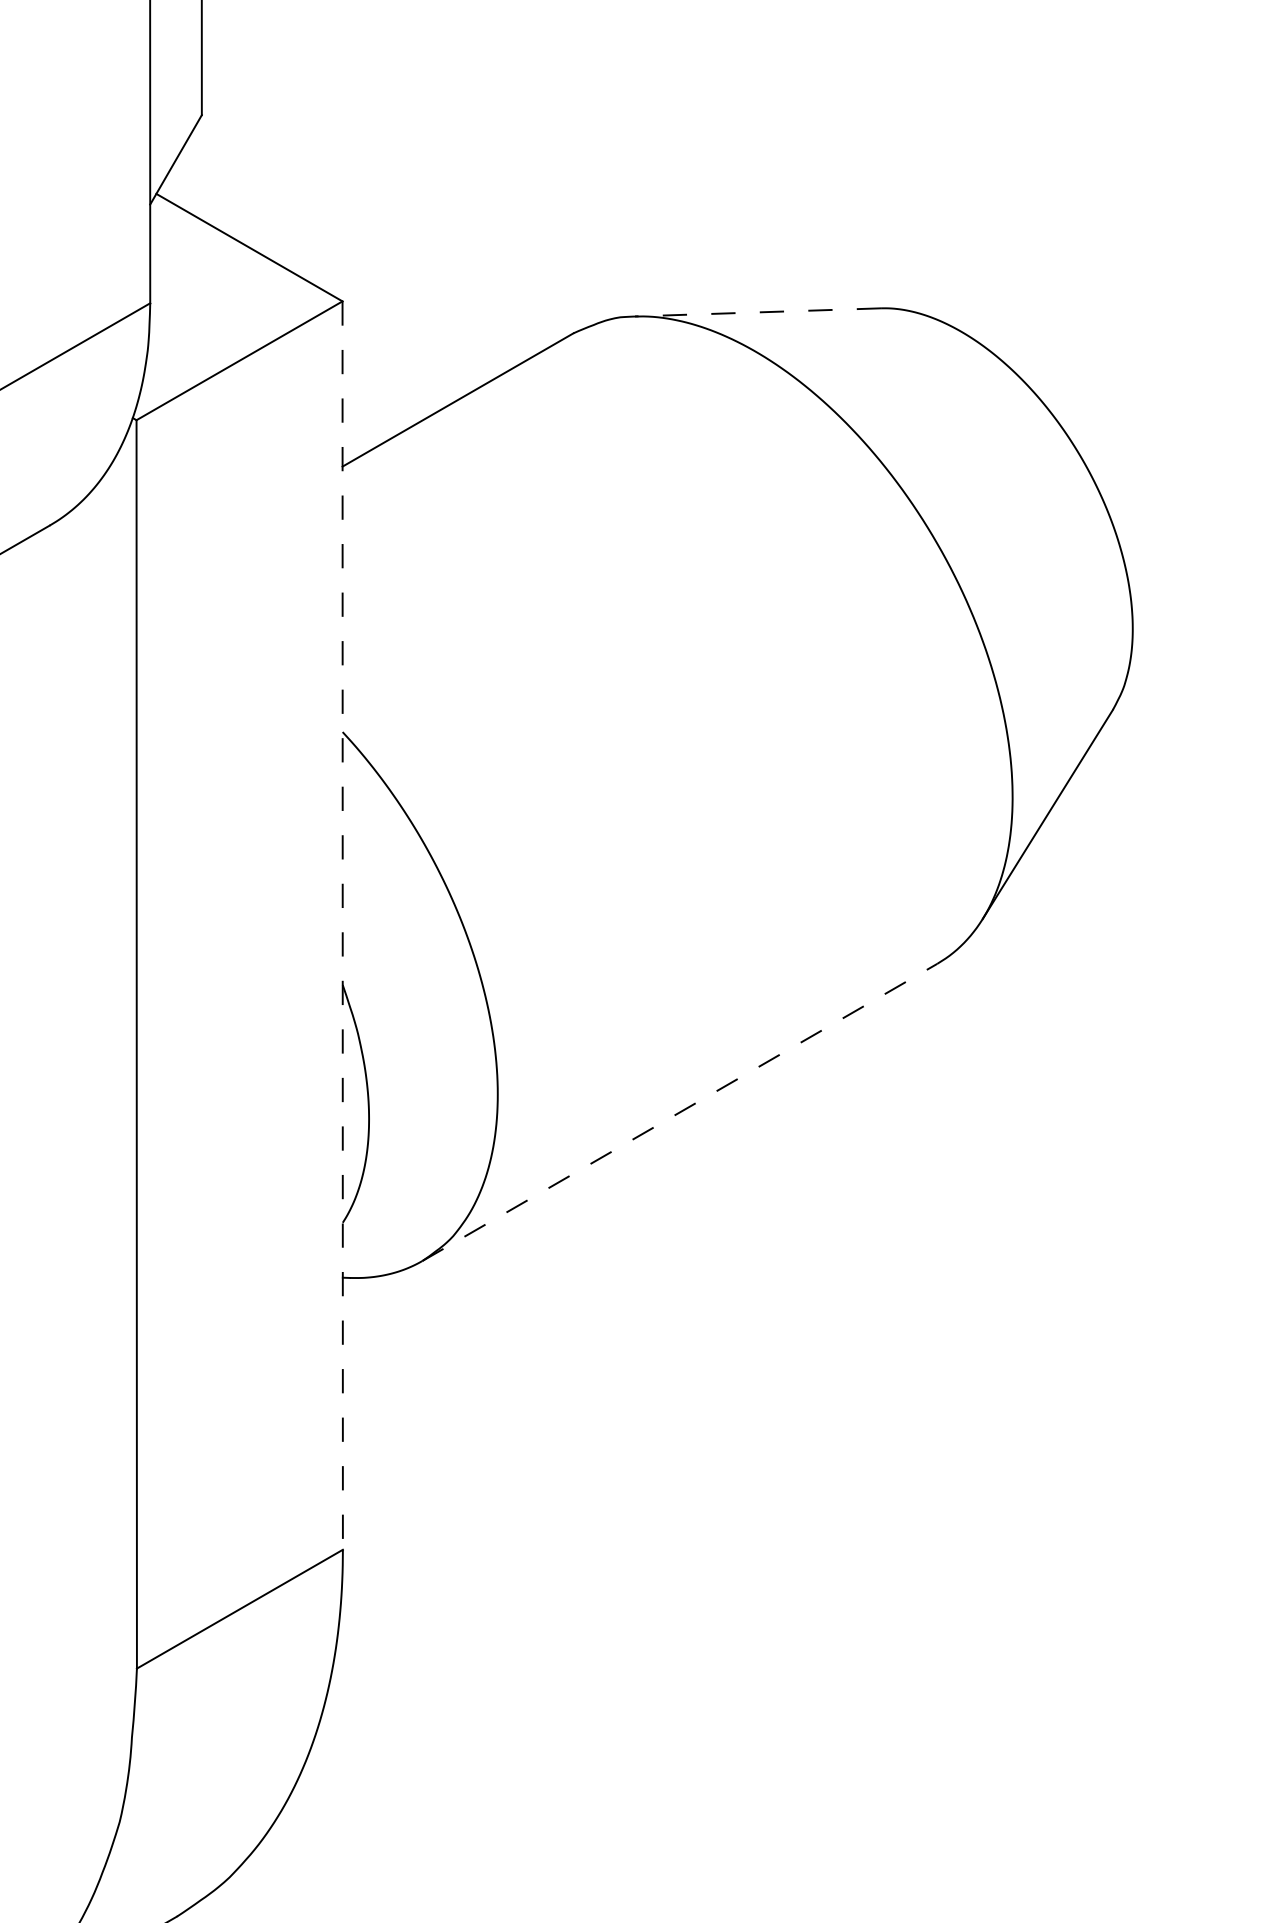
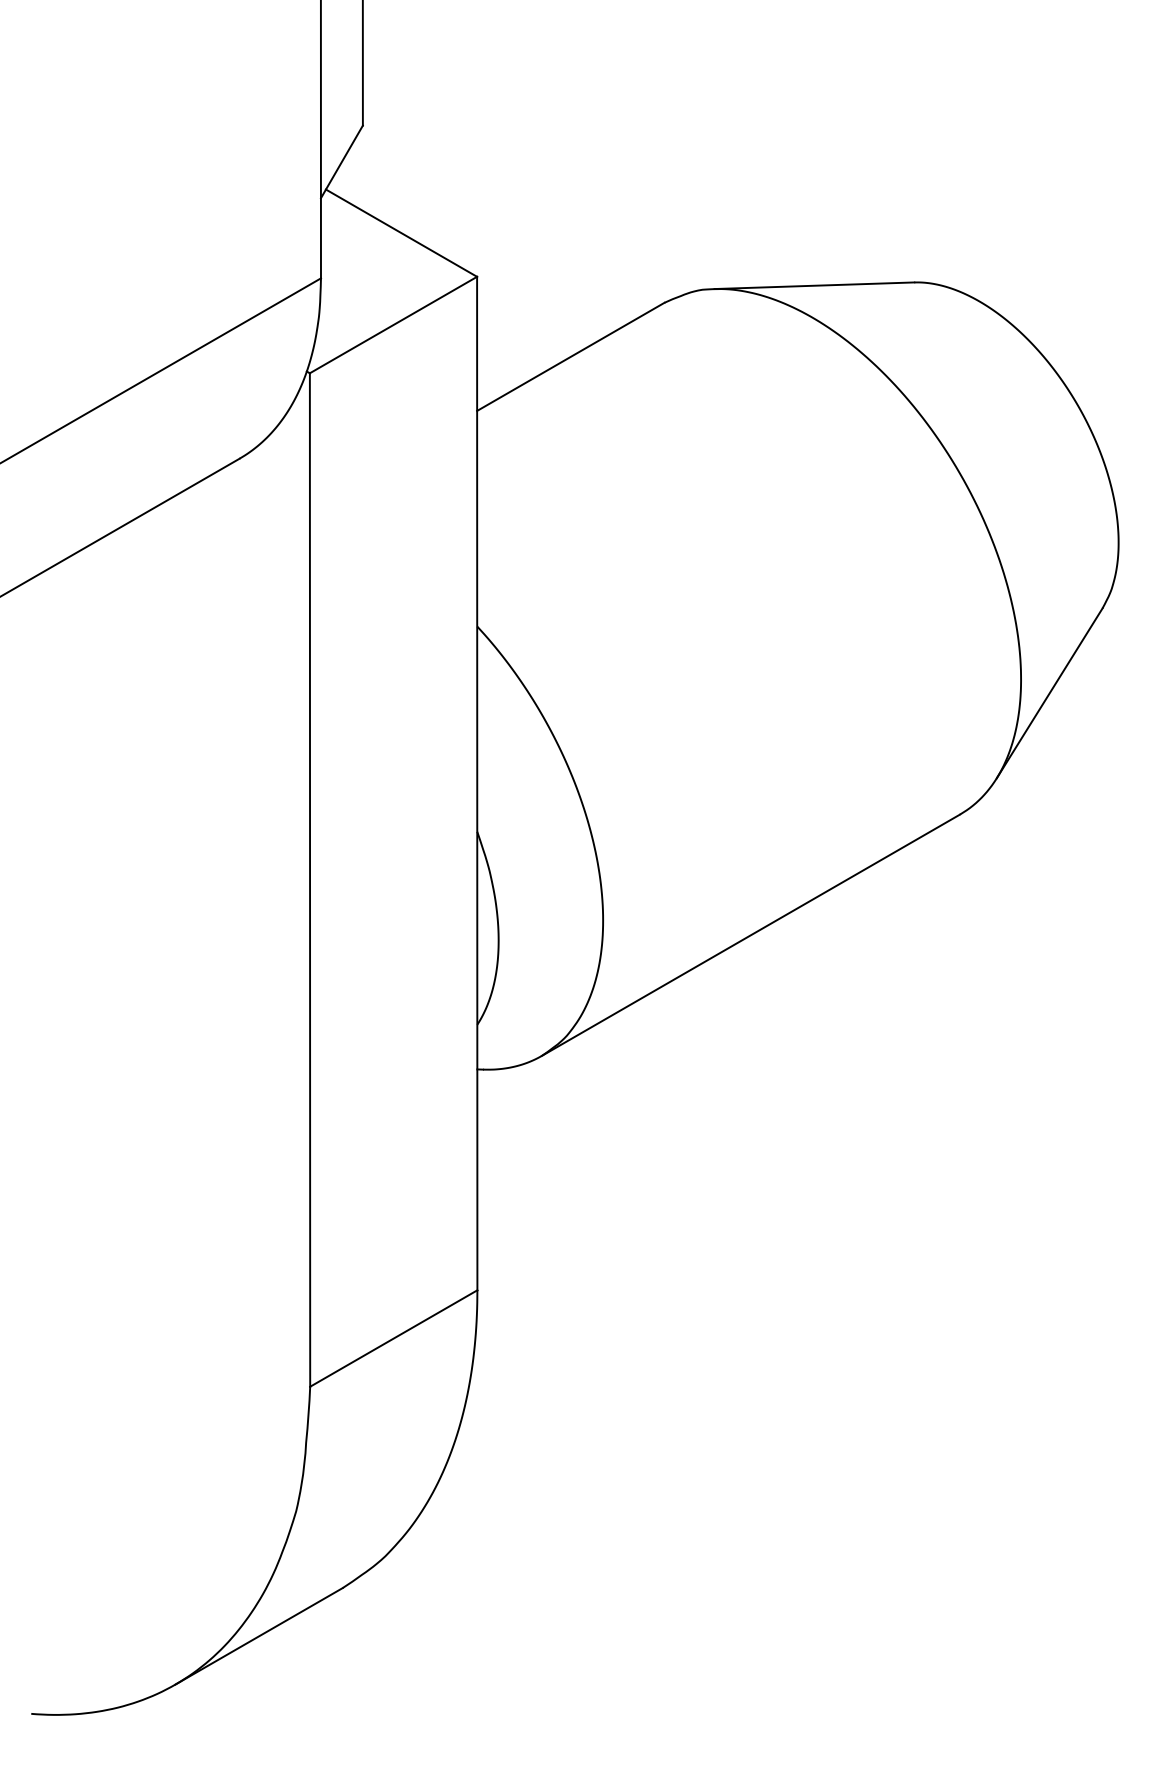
line: (758, 312) -> (814, 285), dashed -> solid
line: (343, 925) -> (477, 783), dashed -> solid
line: (680, 1112) -> (751, 935), dashed -> solid

